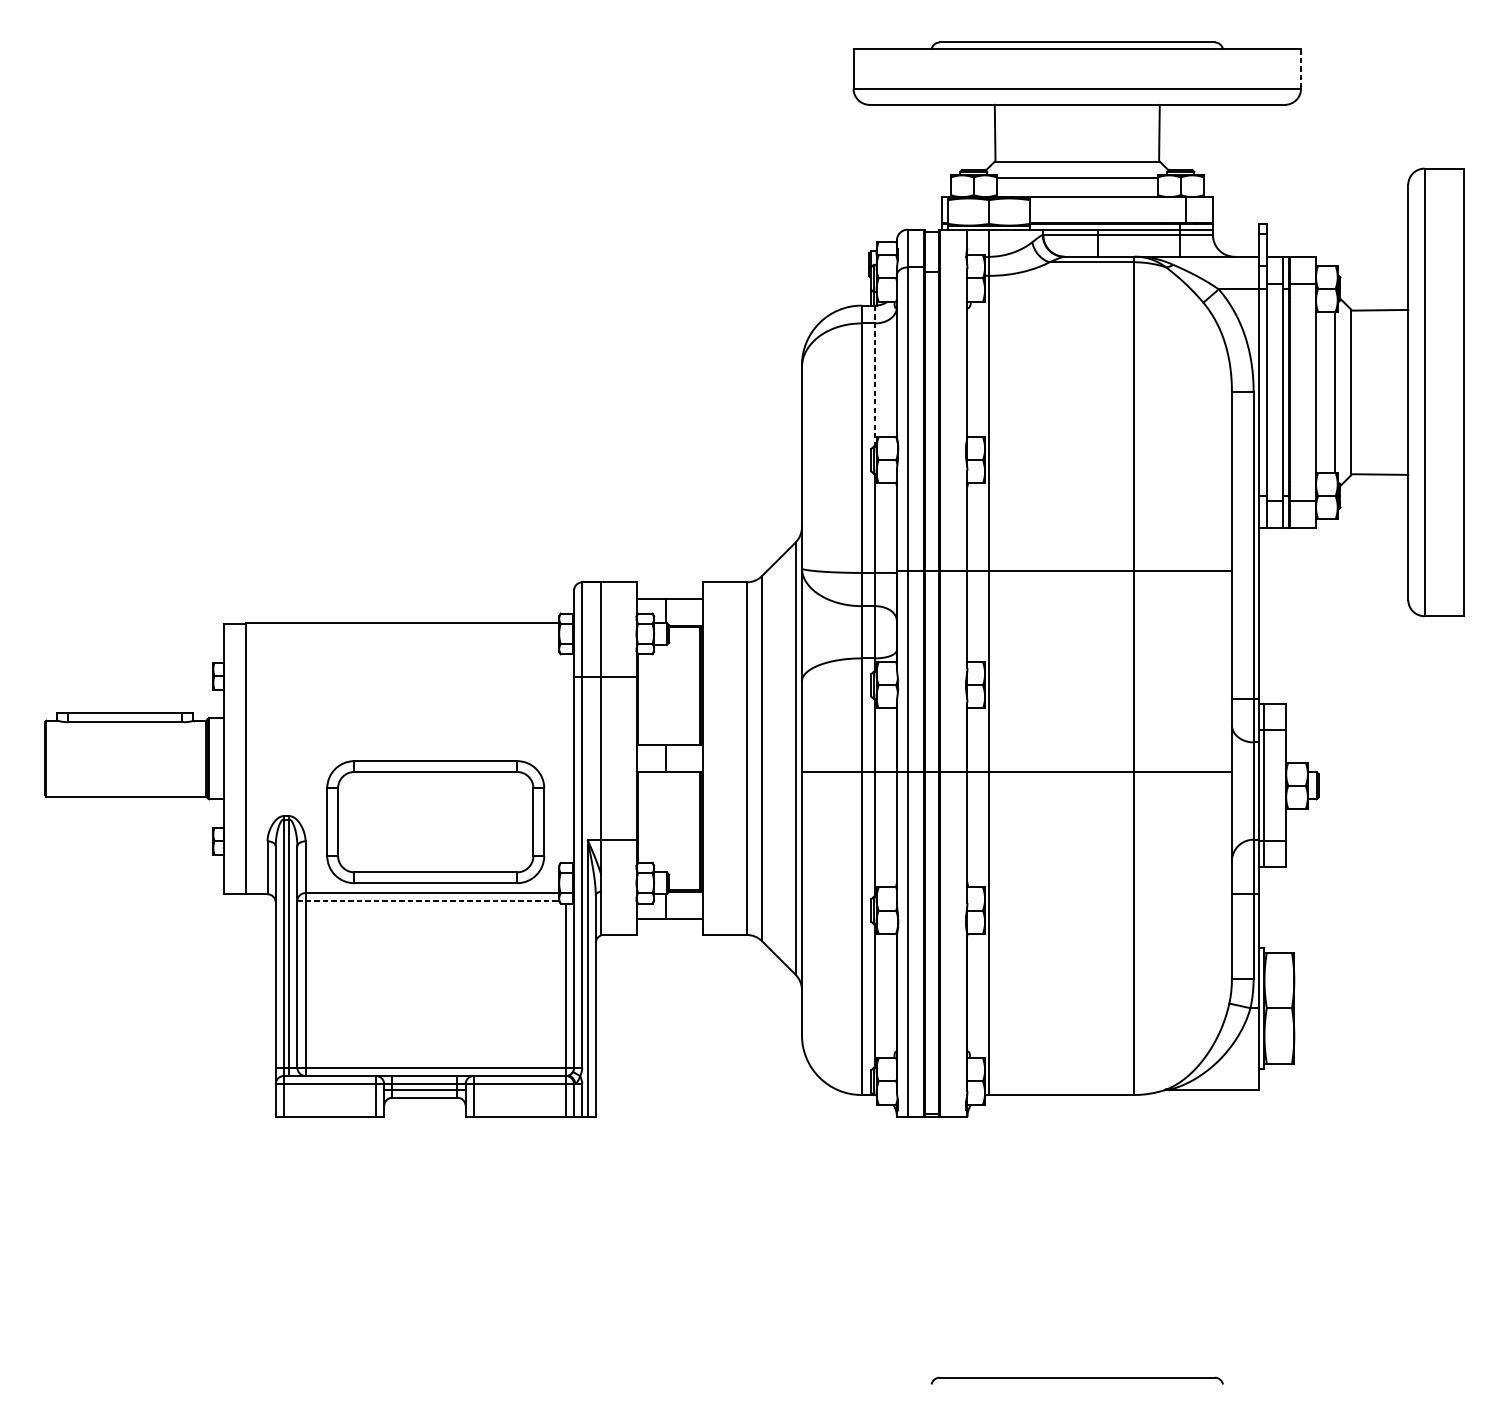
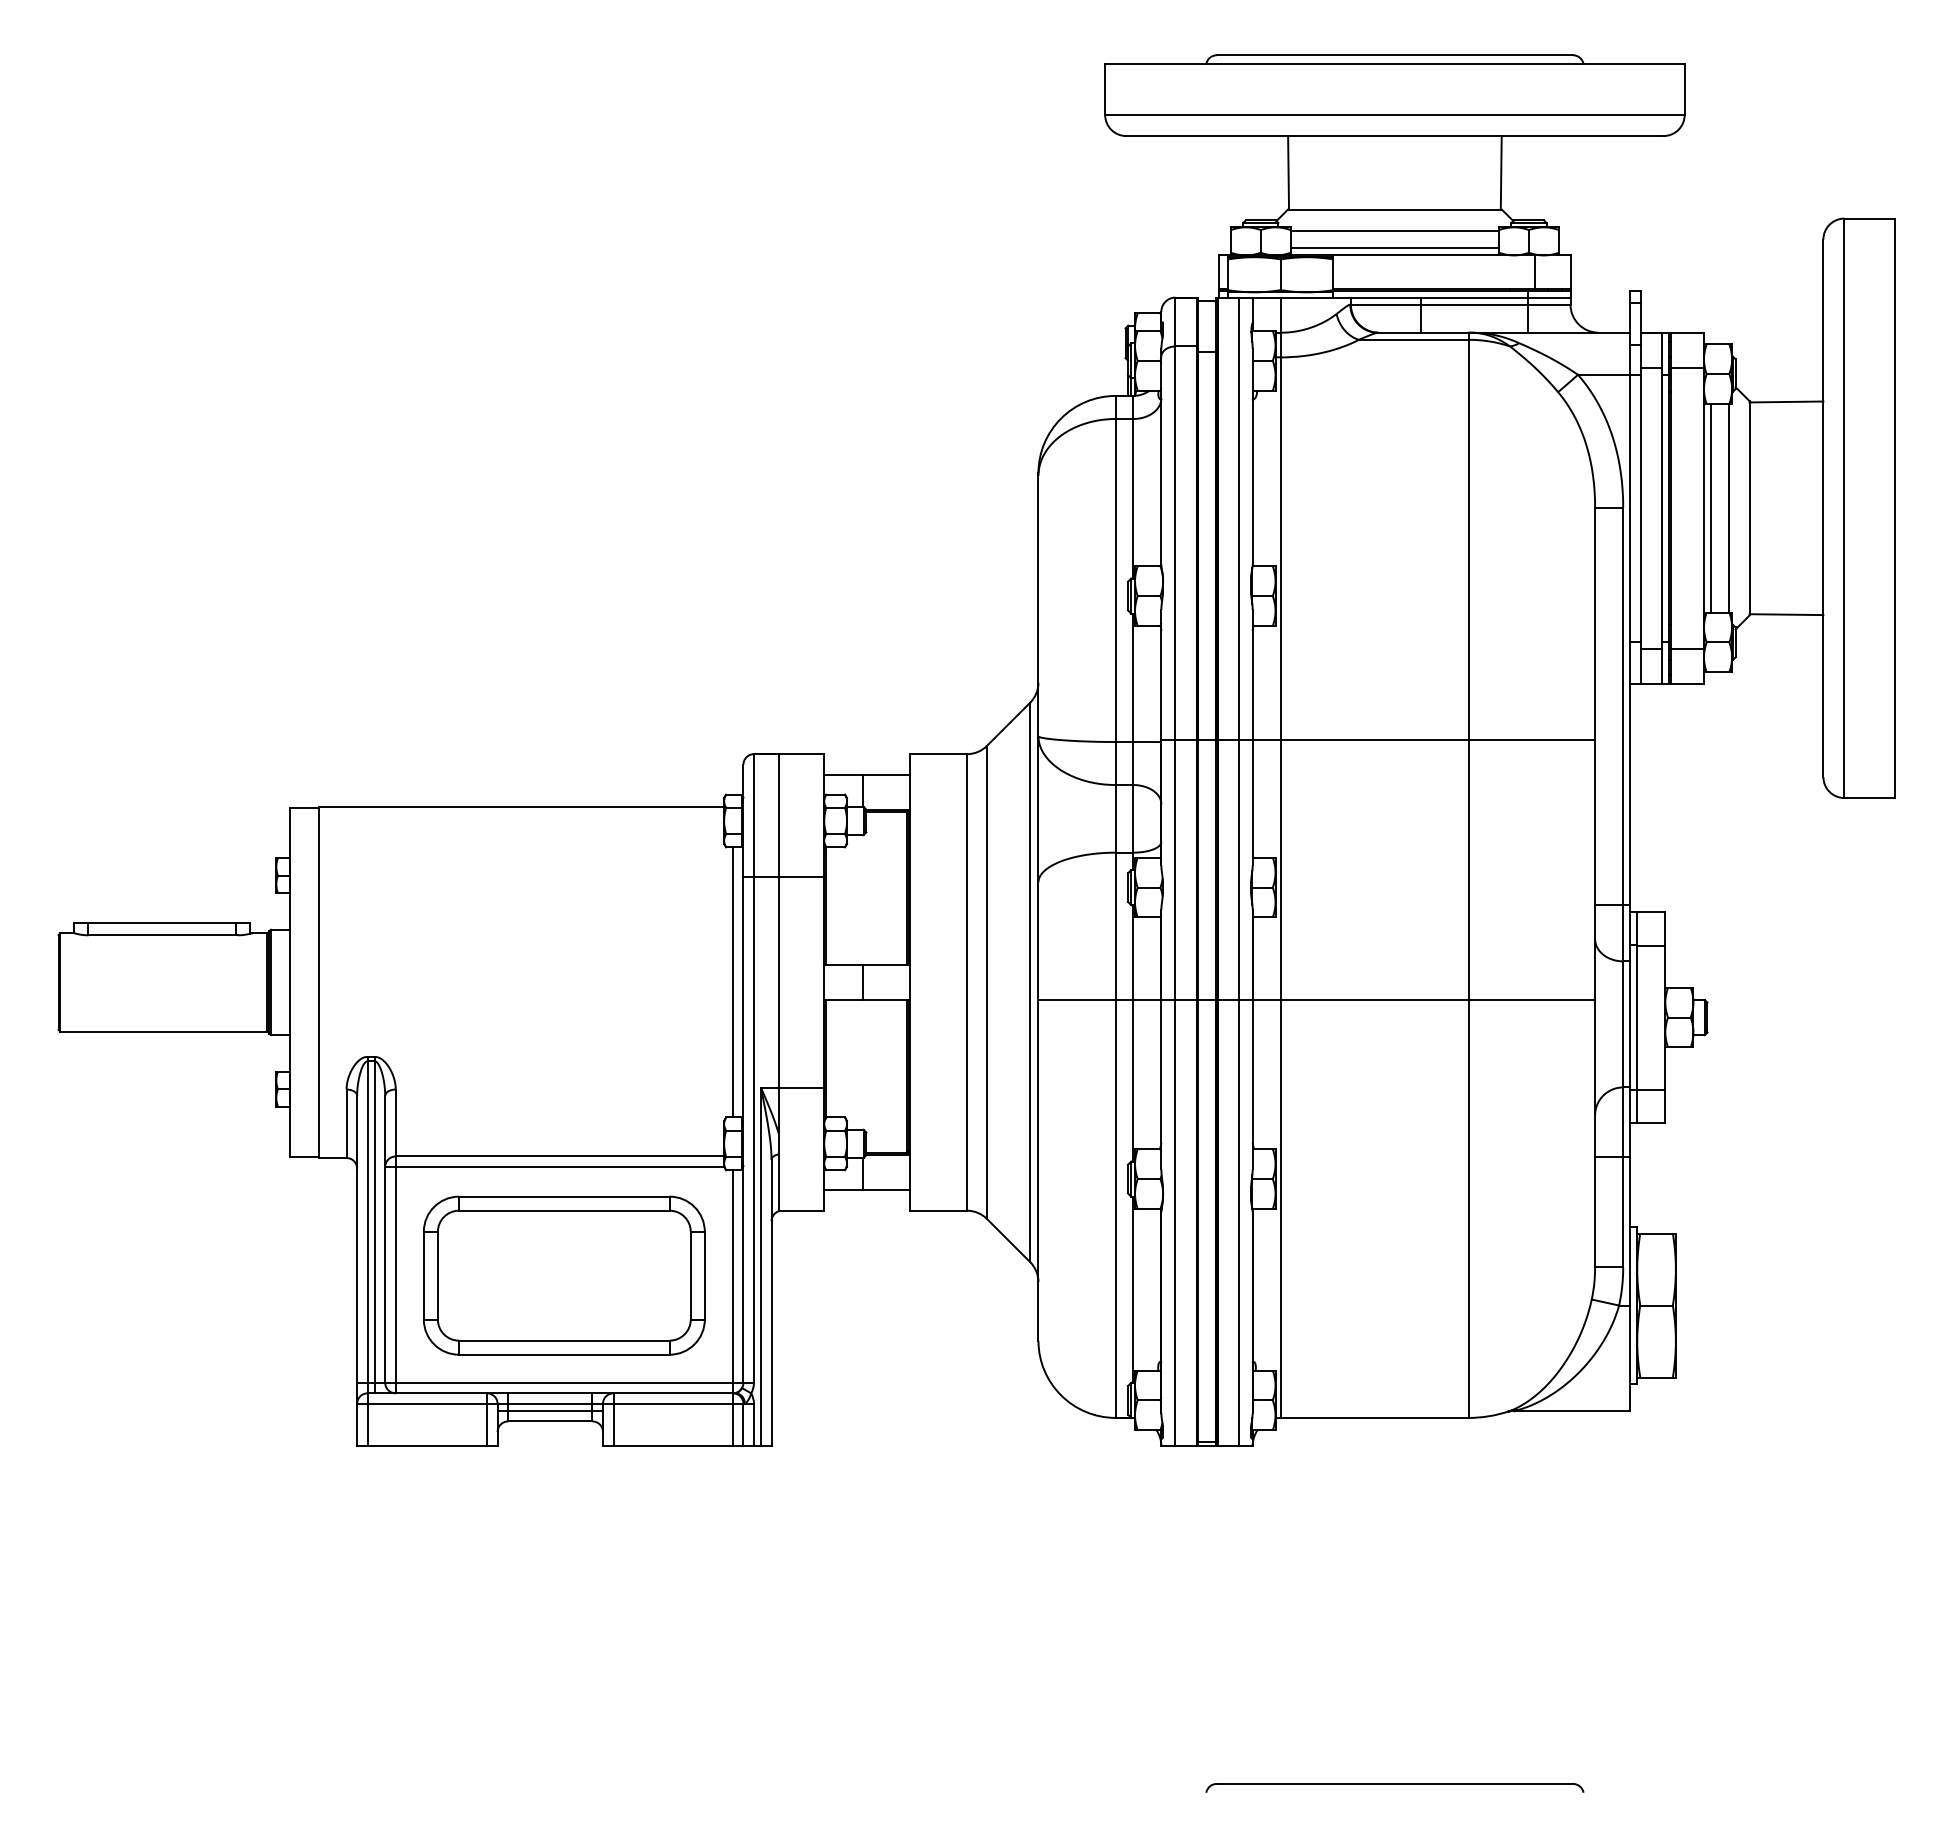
line: (1300, 69) -> (1684, 90), dashed -> solid
line: (1076, 191) -> (1394, 248), added
line: (875, 376) -> (1133, 487), dashed -> solid
line: (1321, 392) -> (1711, 508), added
line: (956, 672) -> (1238, 871), added
line: (565, 758) -> (732, 982), added
part: (435, 822) -> (564, 1275), moved
line: (428, 900) -> (554, 1166), dashed -> solid

